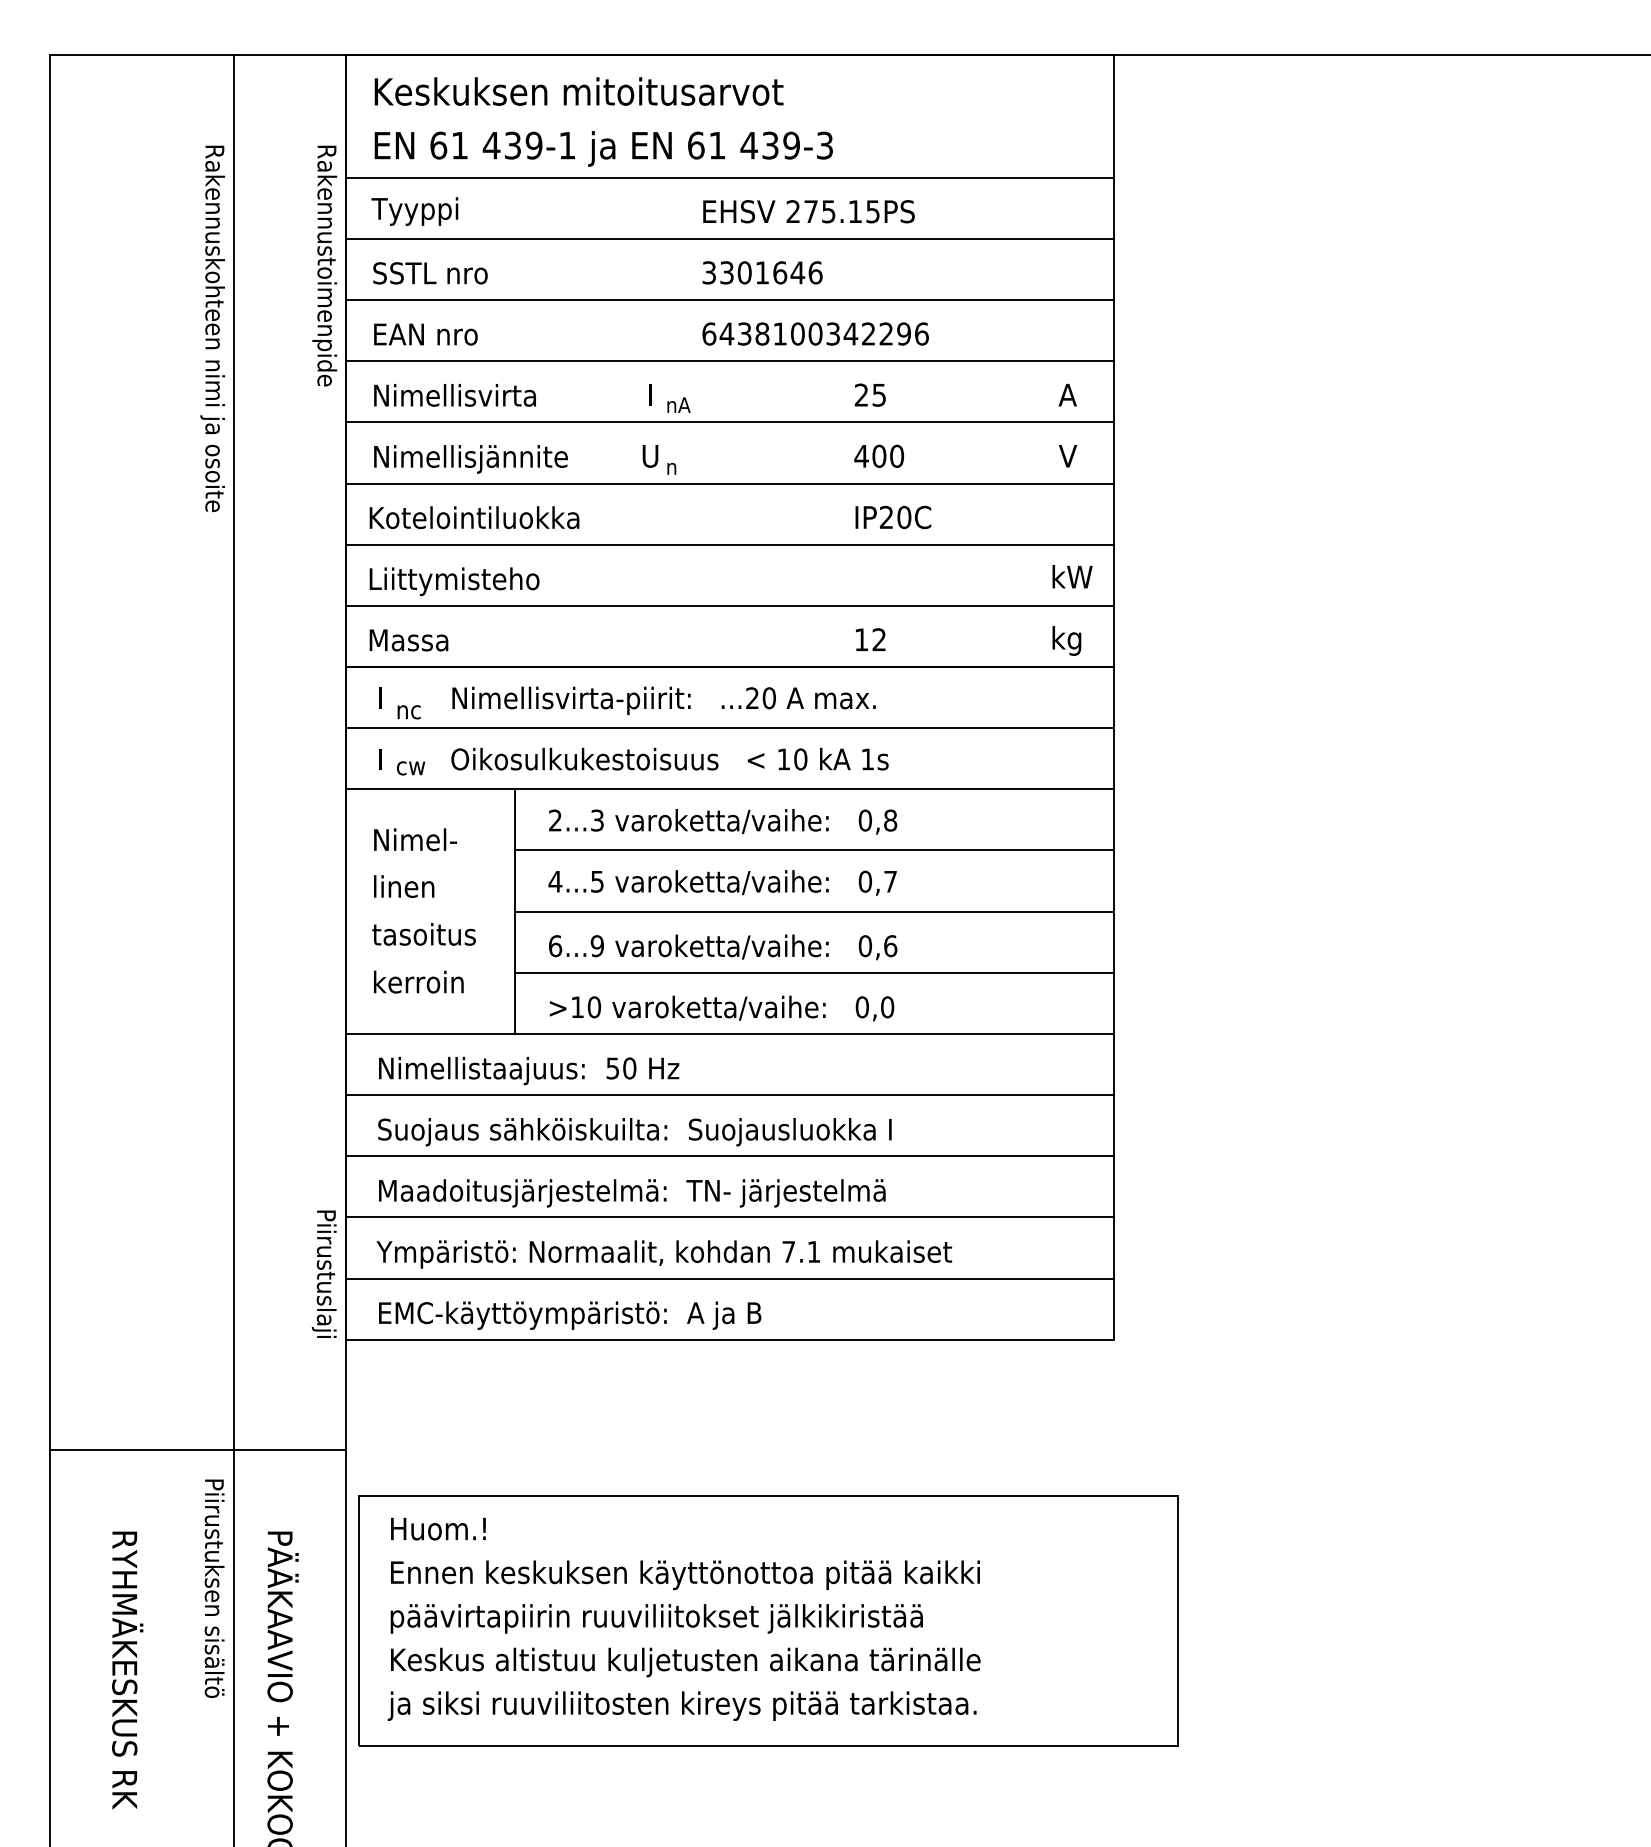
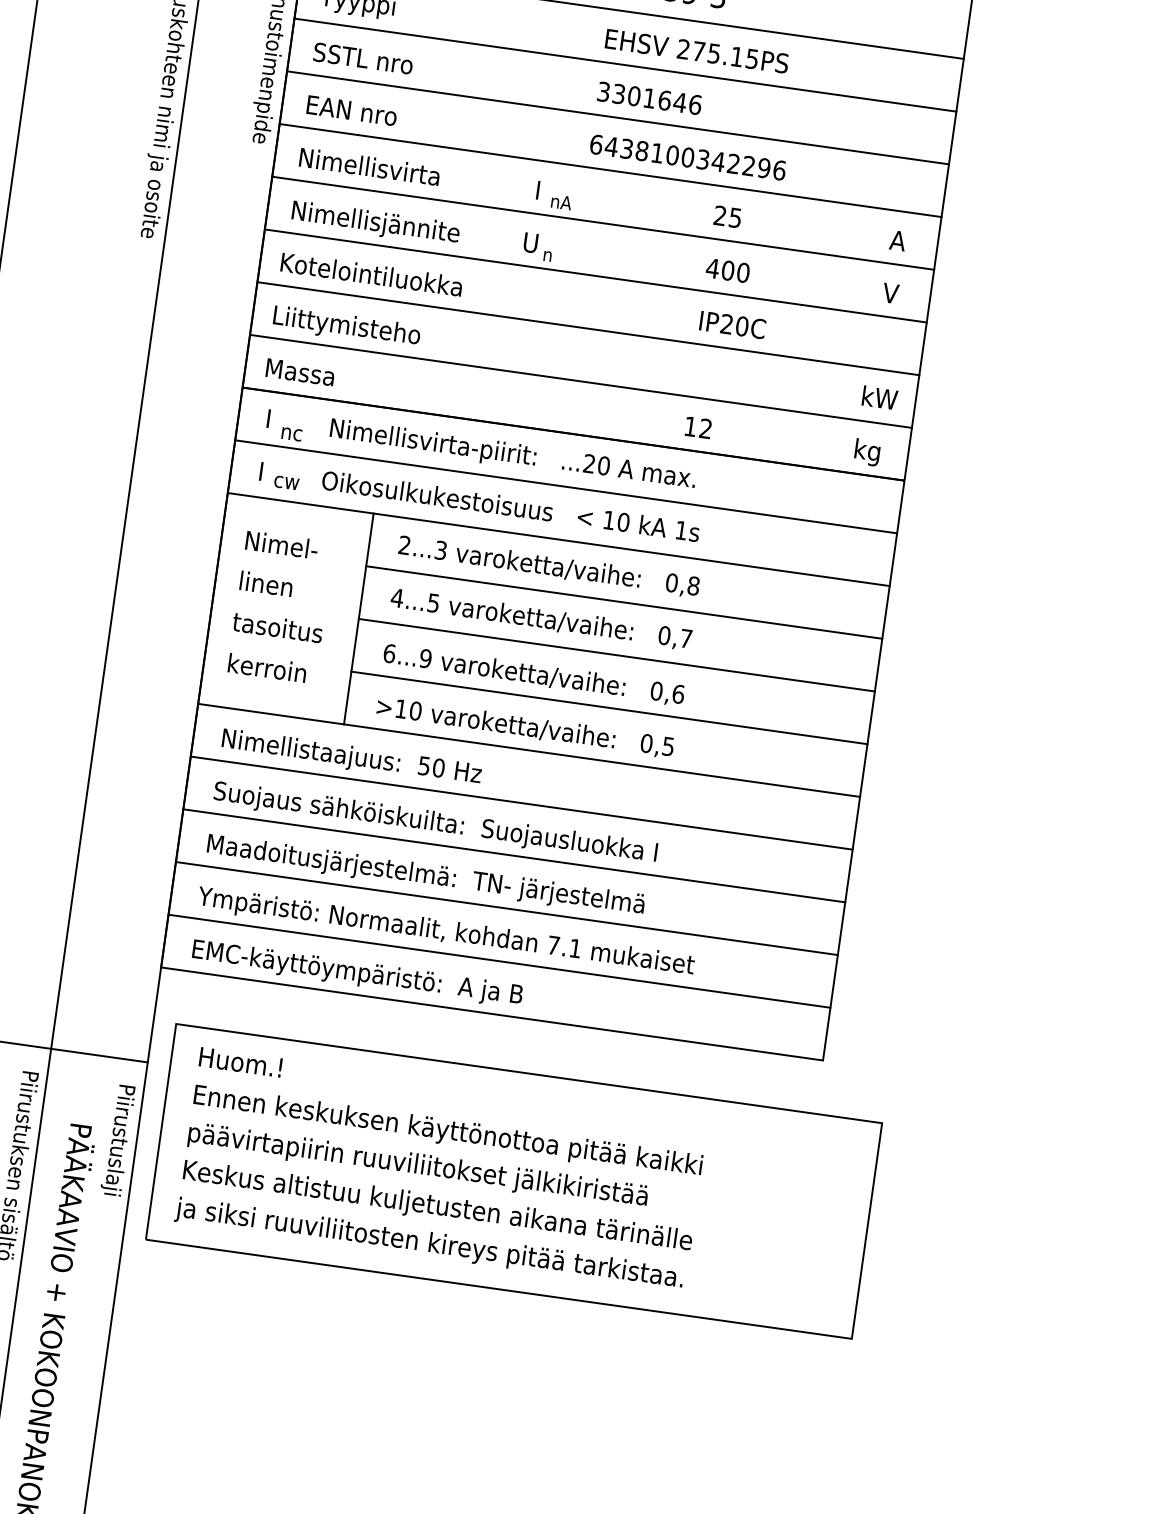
text: (887, 1007) -> (668, 746), 0,0 -> 0,5
text: (323, 1273) -> (117, 1139), moved
part: (768, 1620) -> (514, 1181), moved

